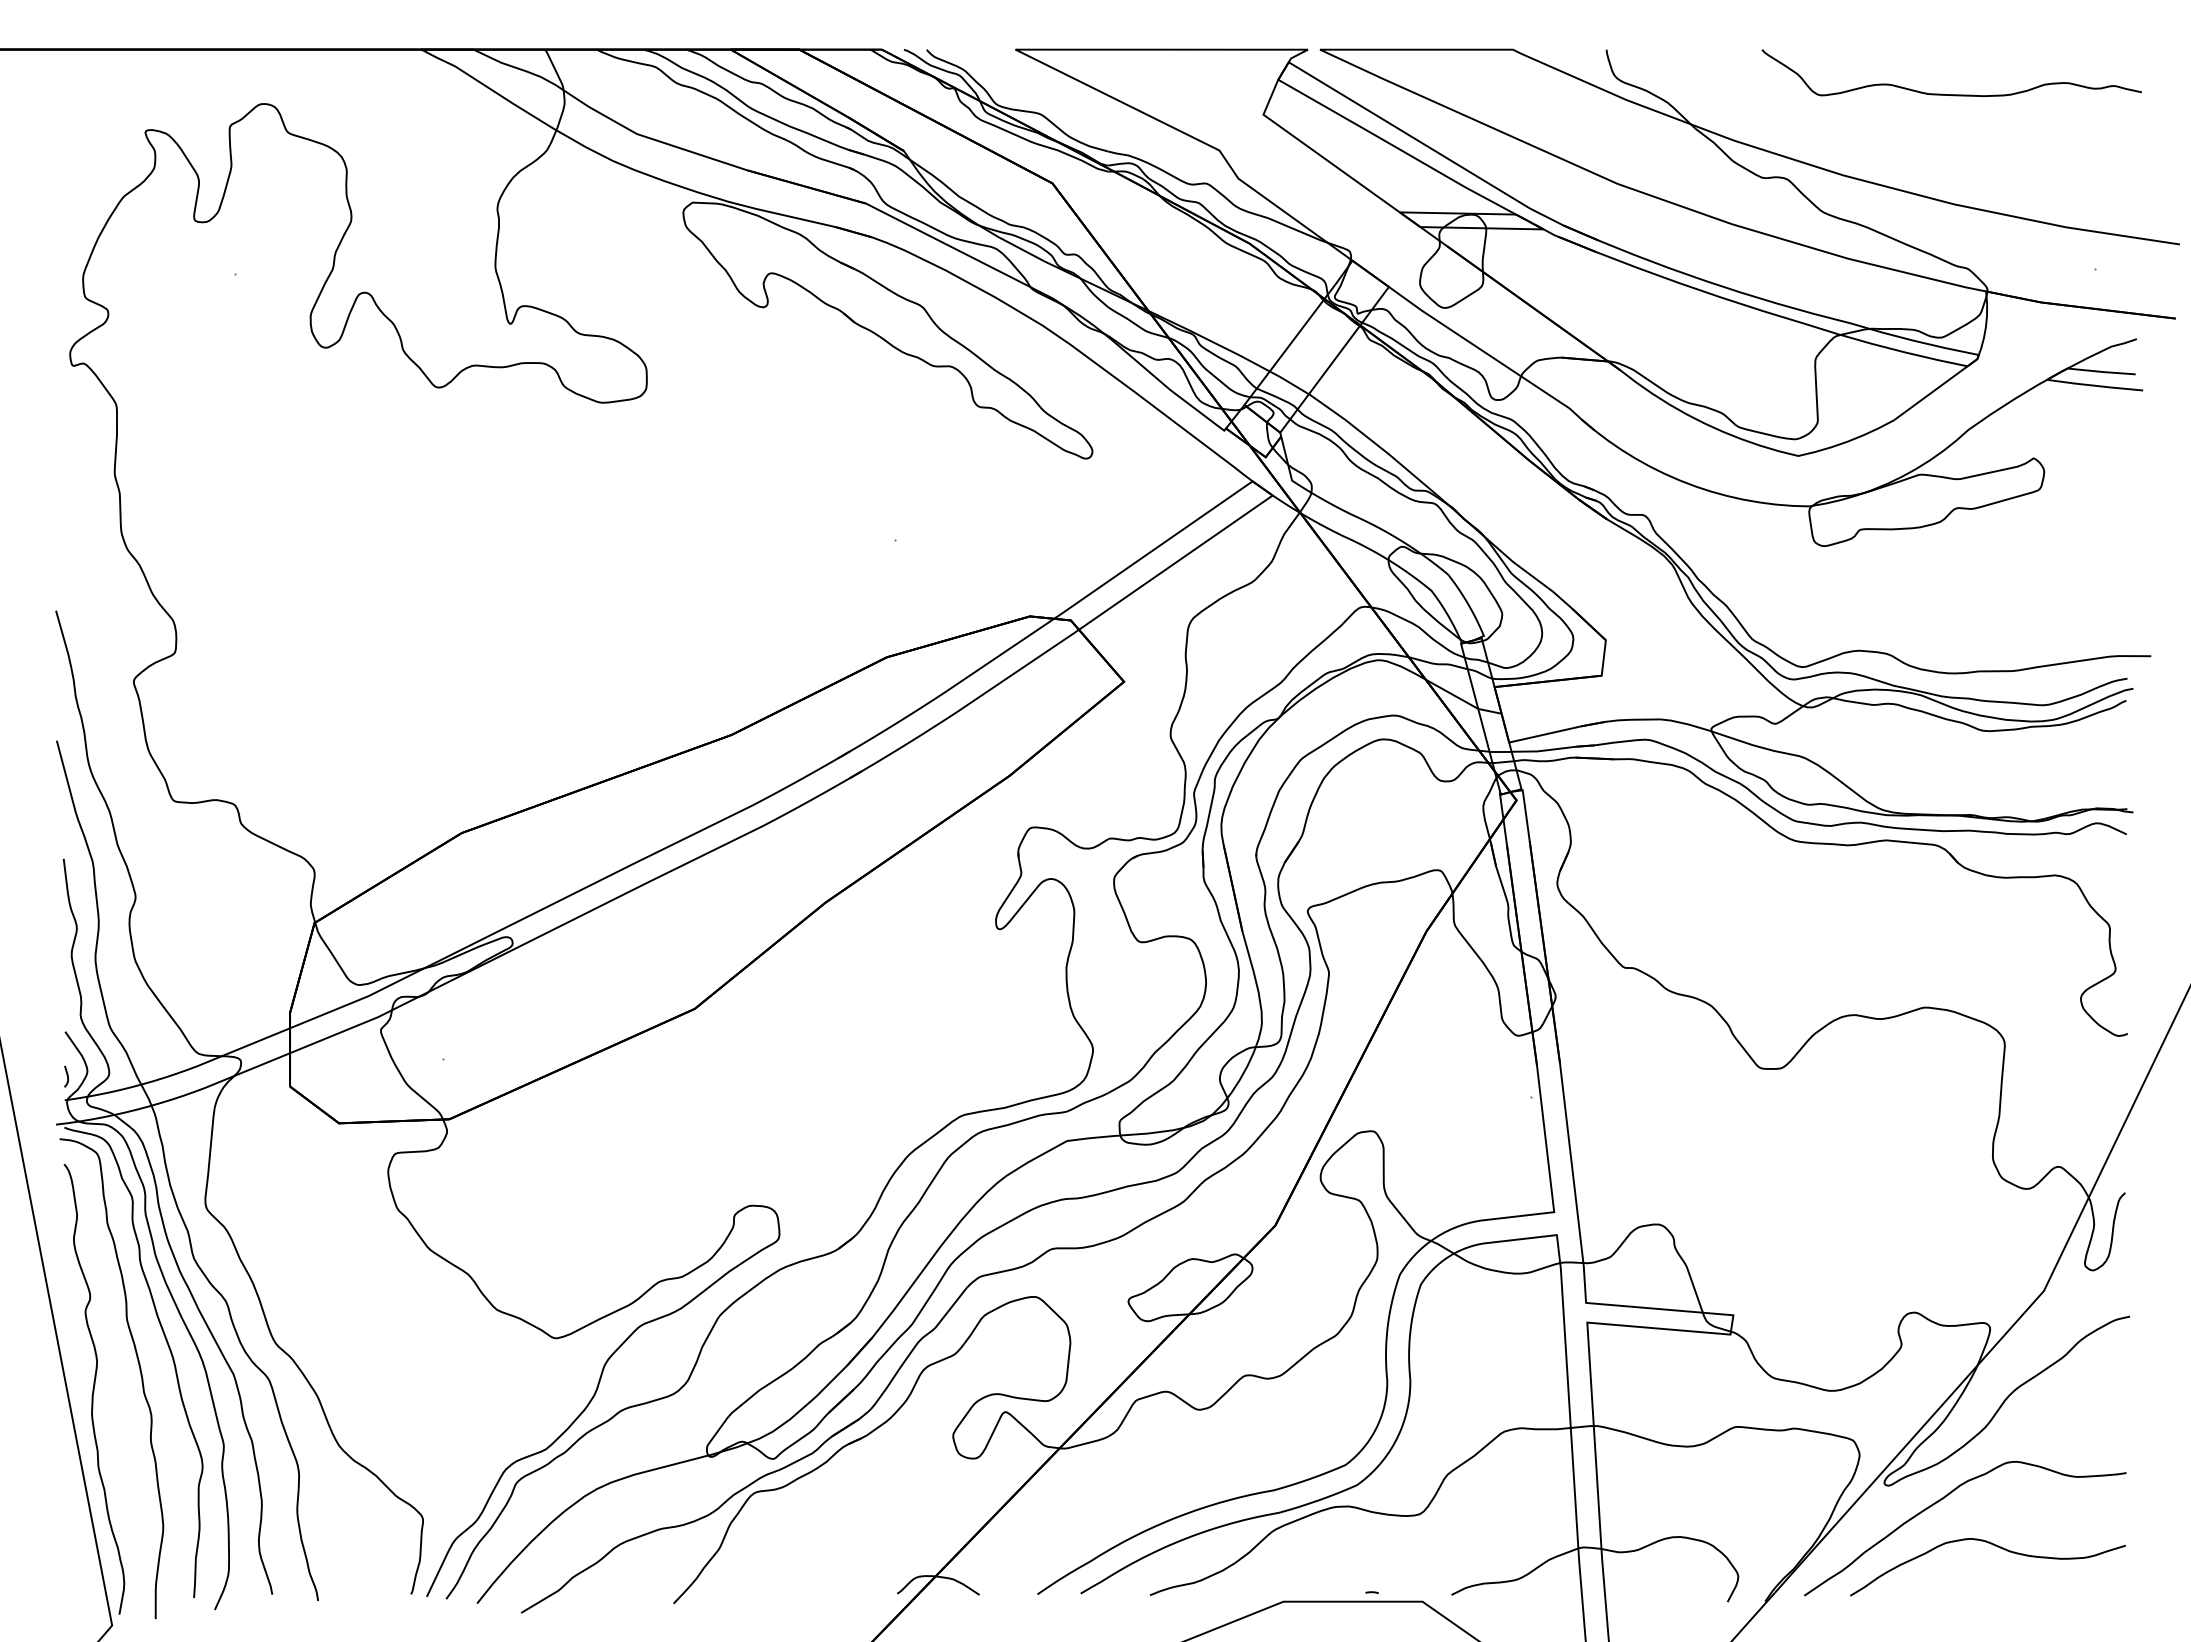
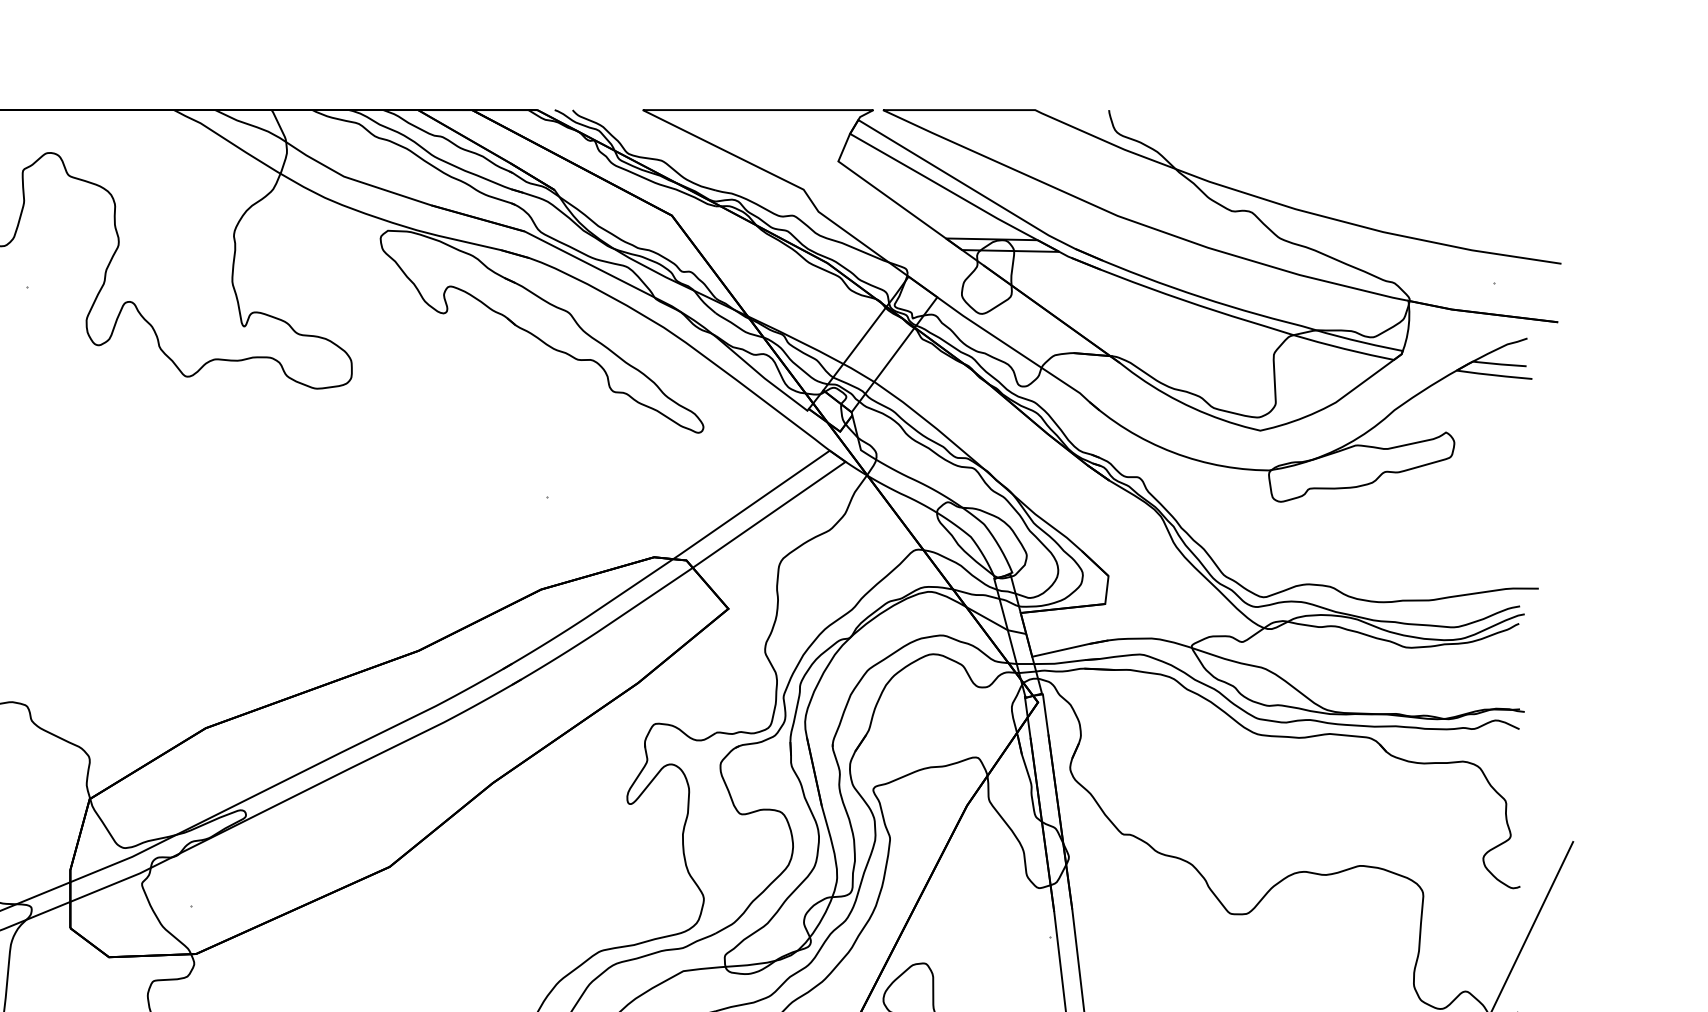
curve: (1951, 94) -> (1381, 145), removed

